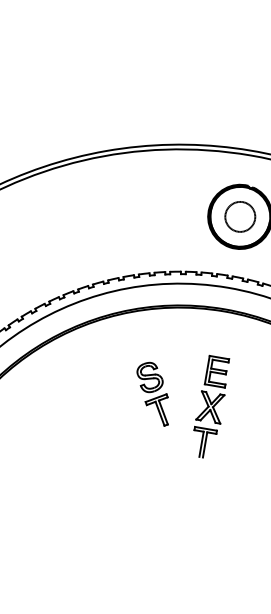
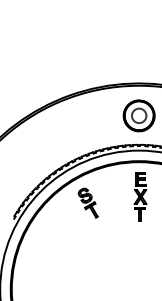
part: (152, 392) -> (87, 202), moved
part: (210, 406) -> (140, 196), moved

